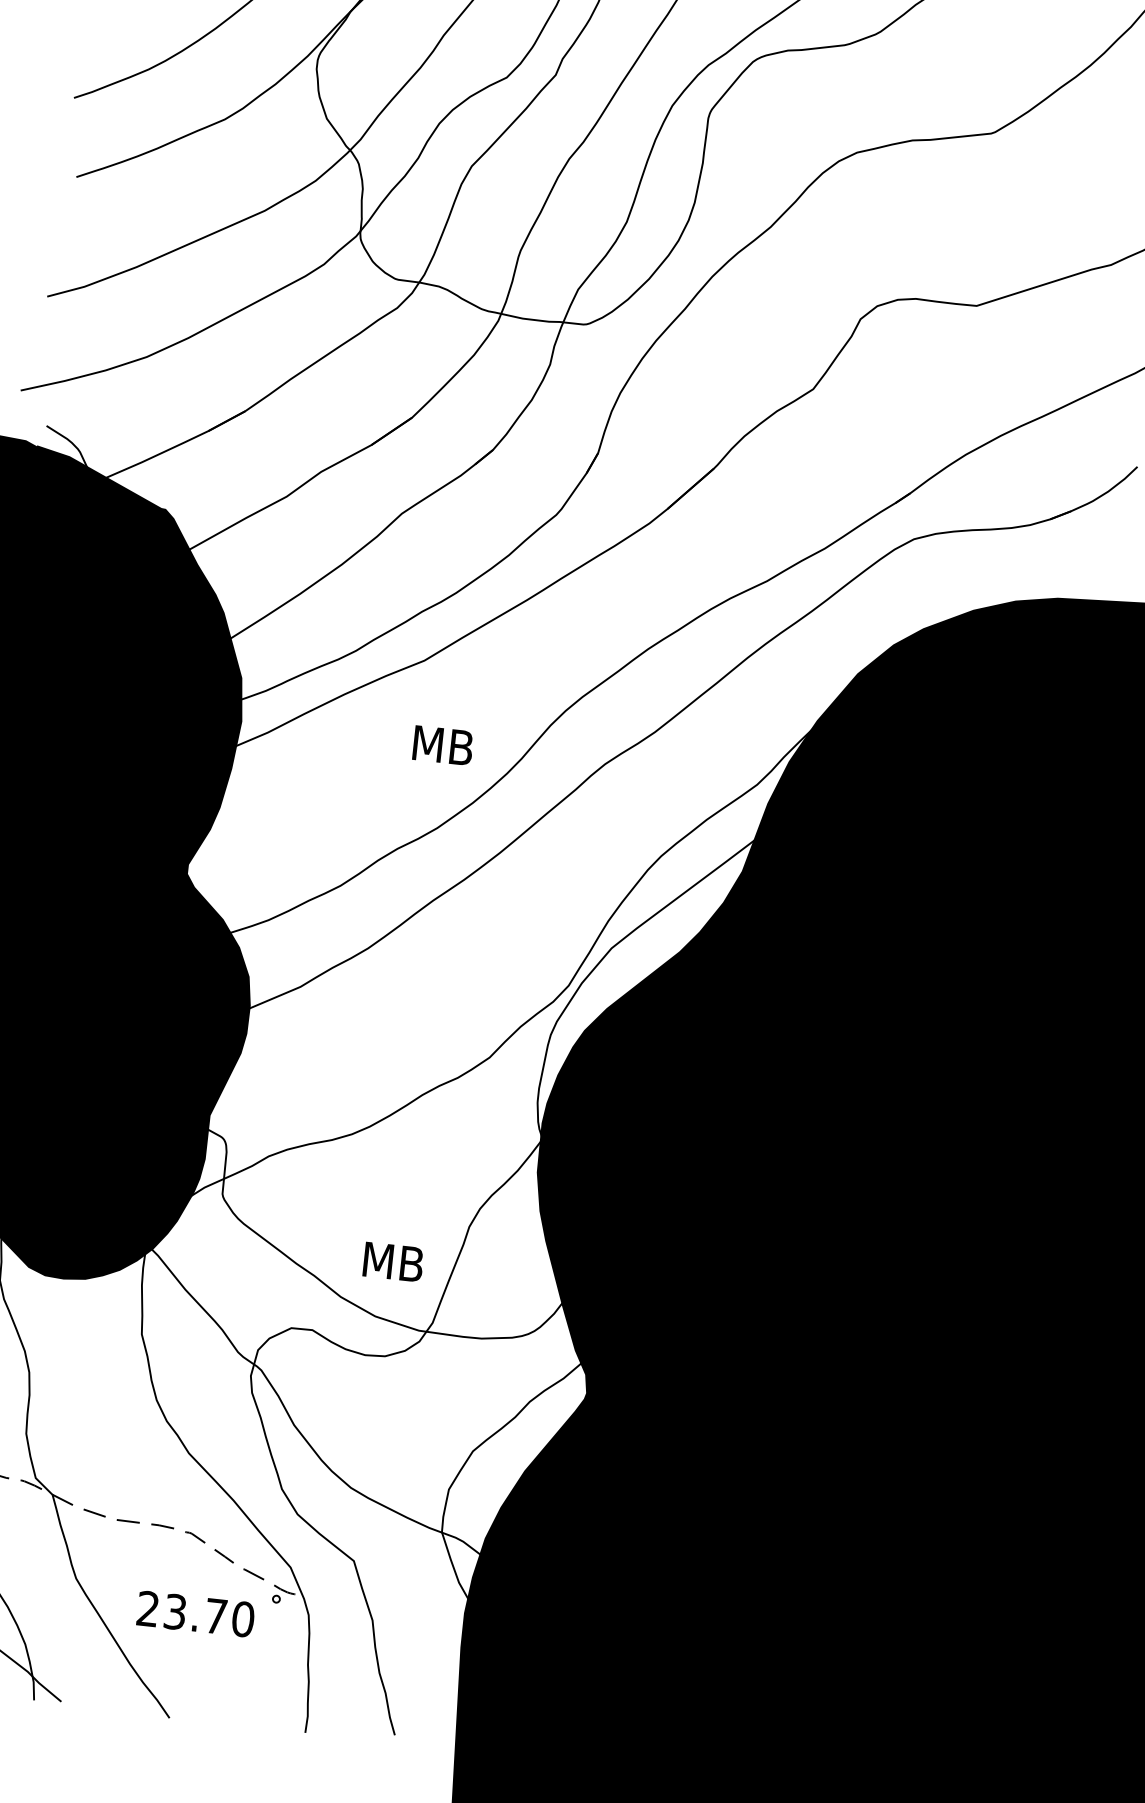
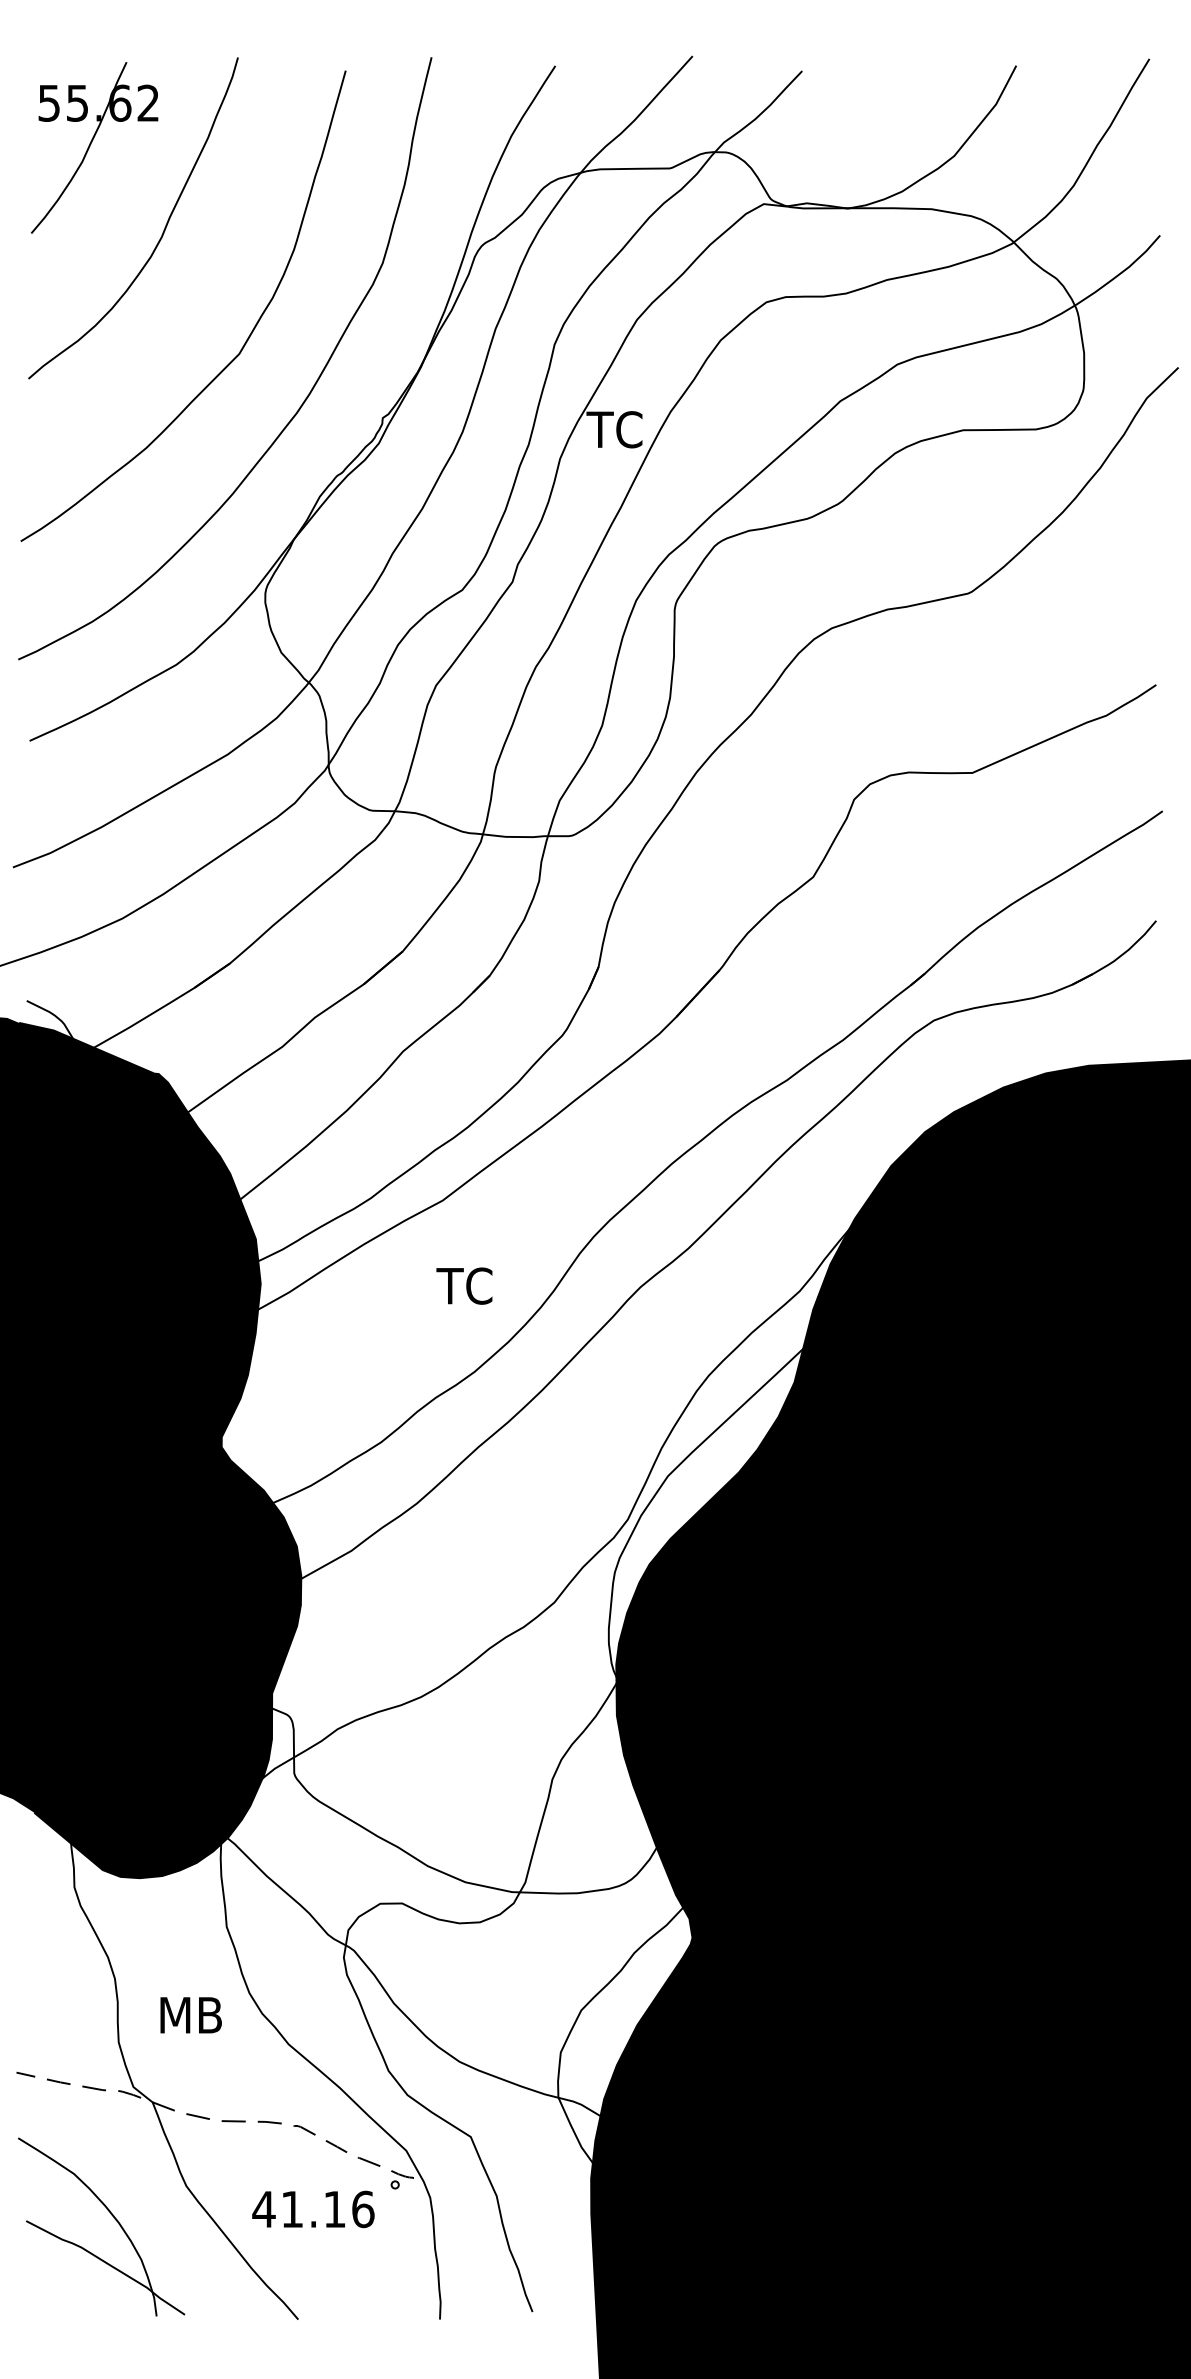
text: (441, 744) -> (469, 1285), MB -> TC
text: (392, 1262) -> (190, 2015), moved
text: (195, 1614) -> (313, 2209), 23.70 -> 41.16

